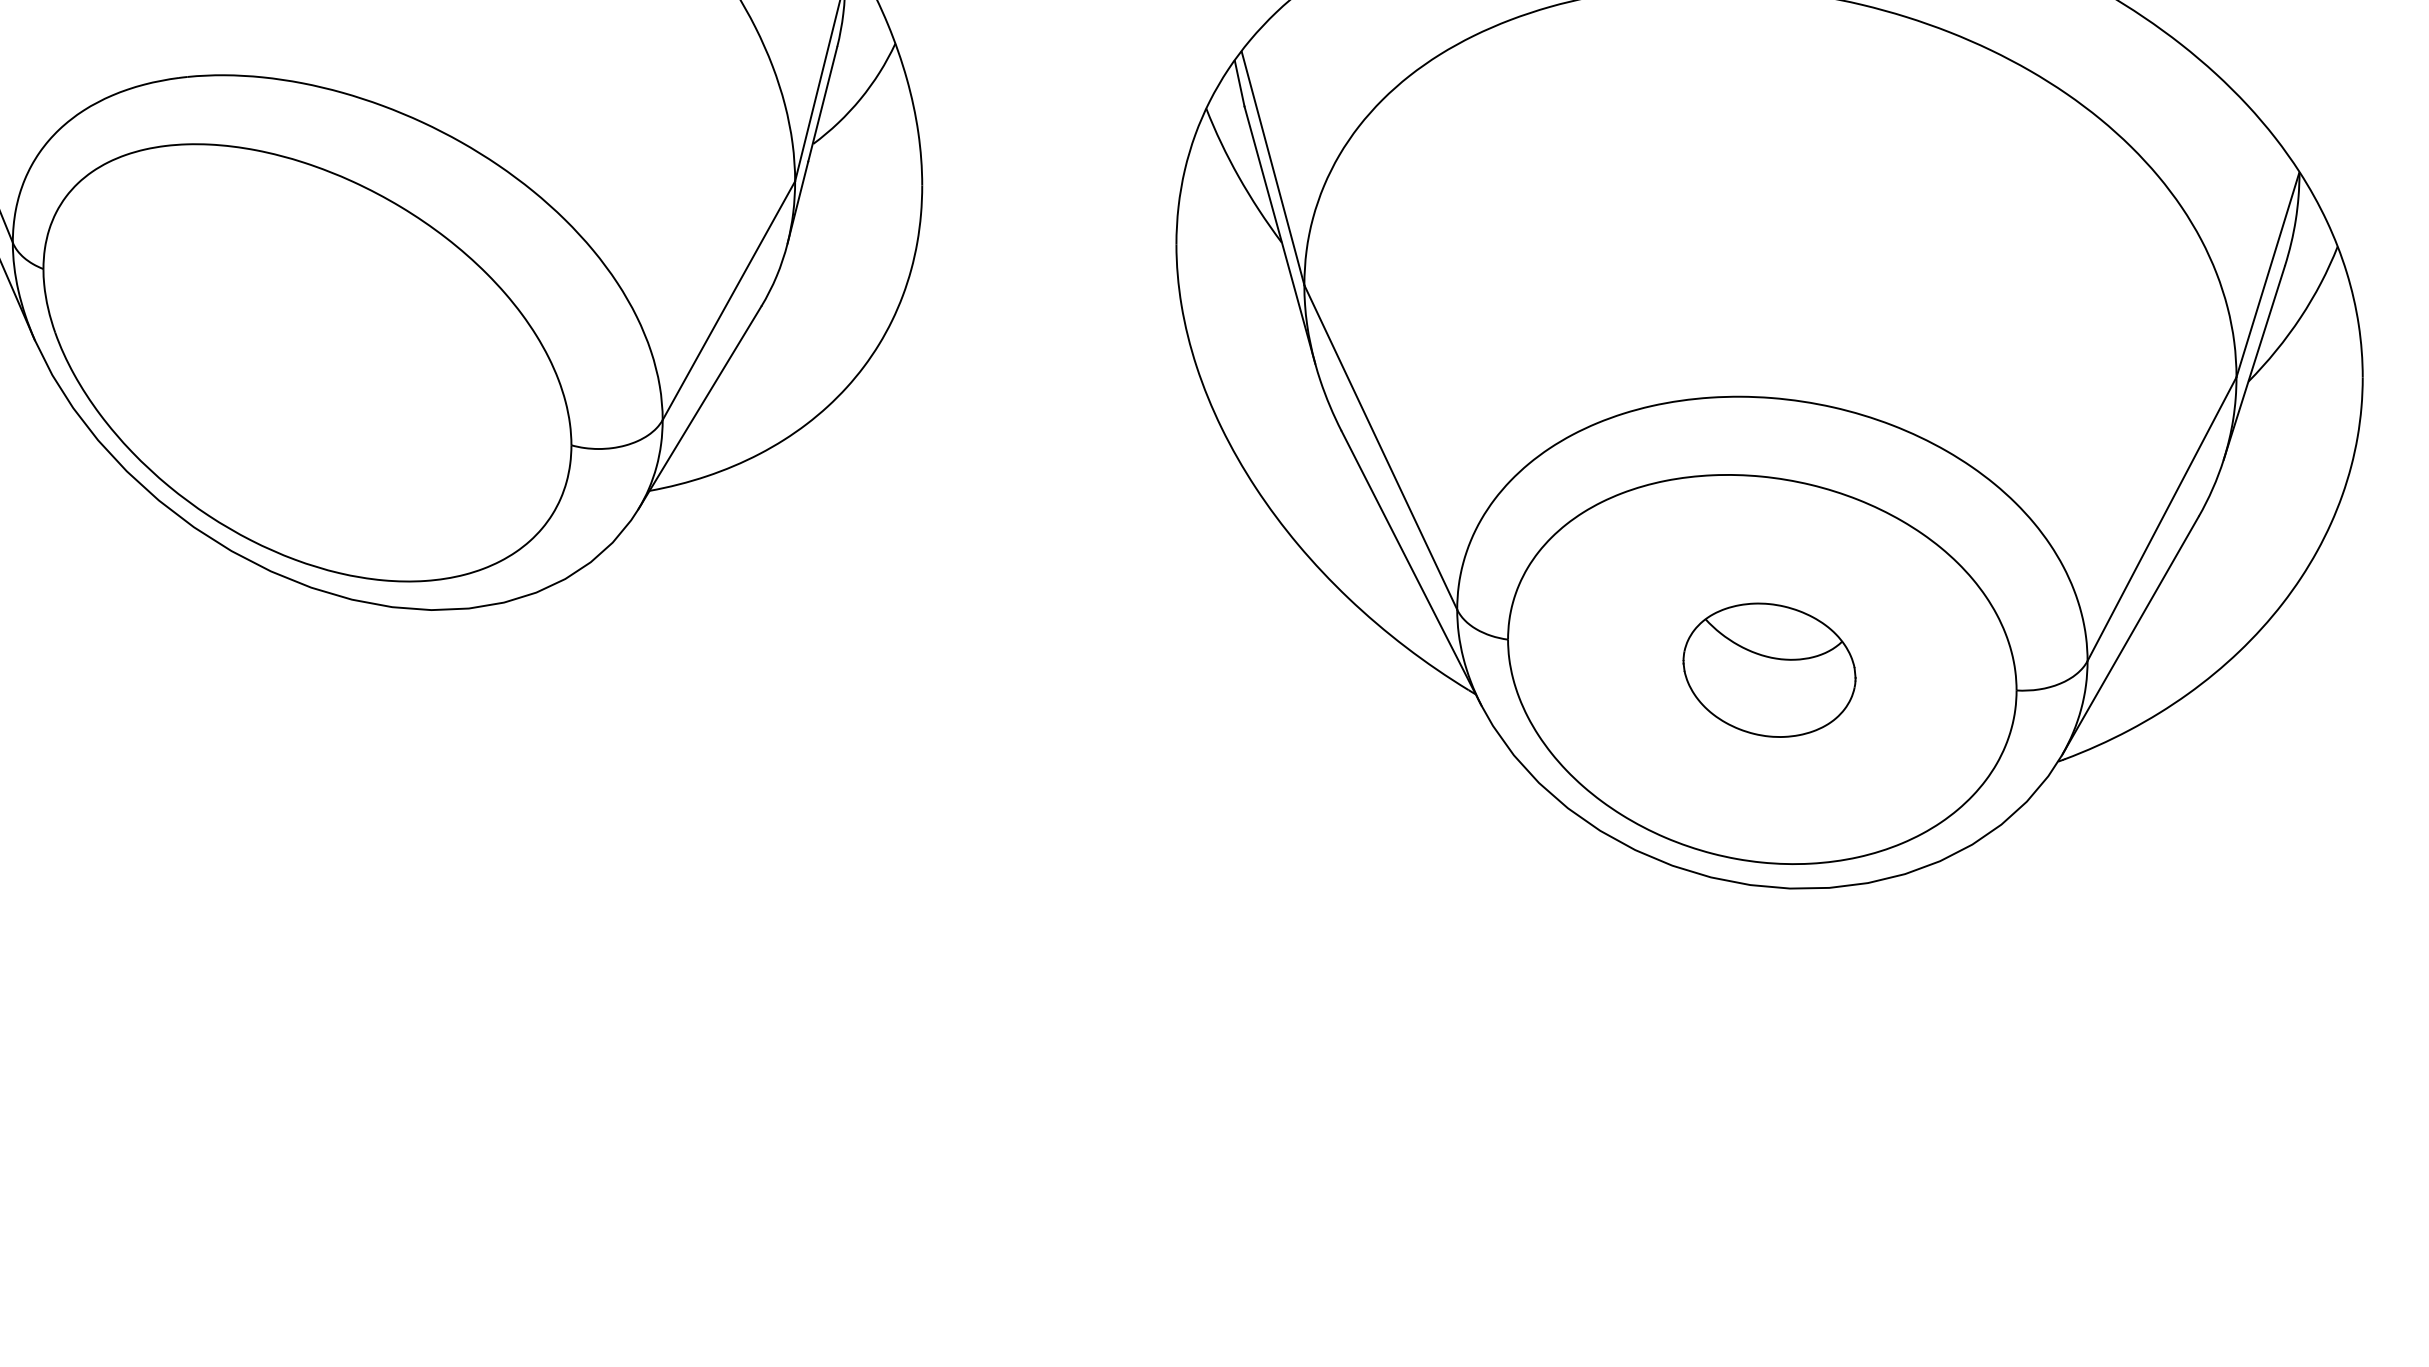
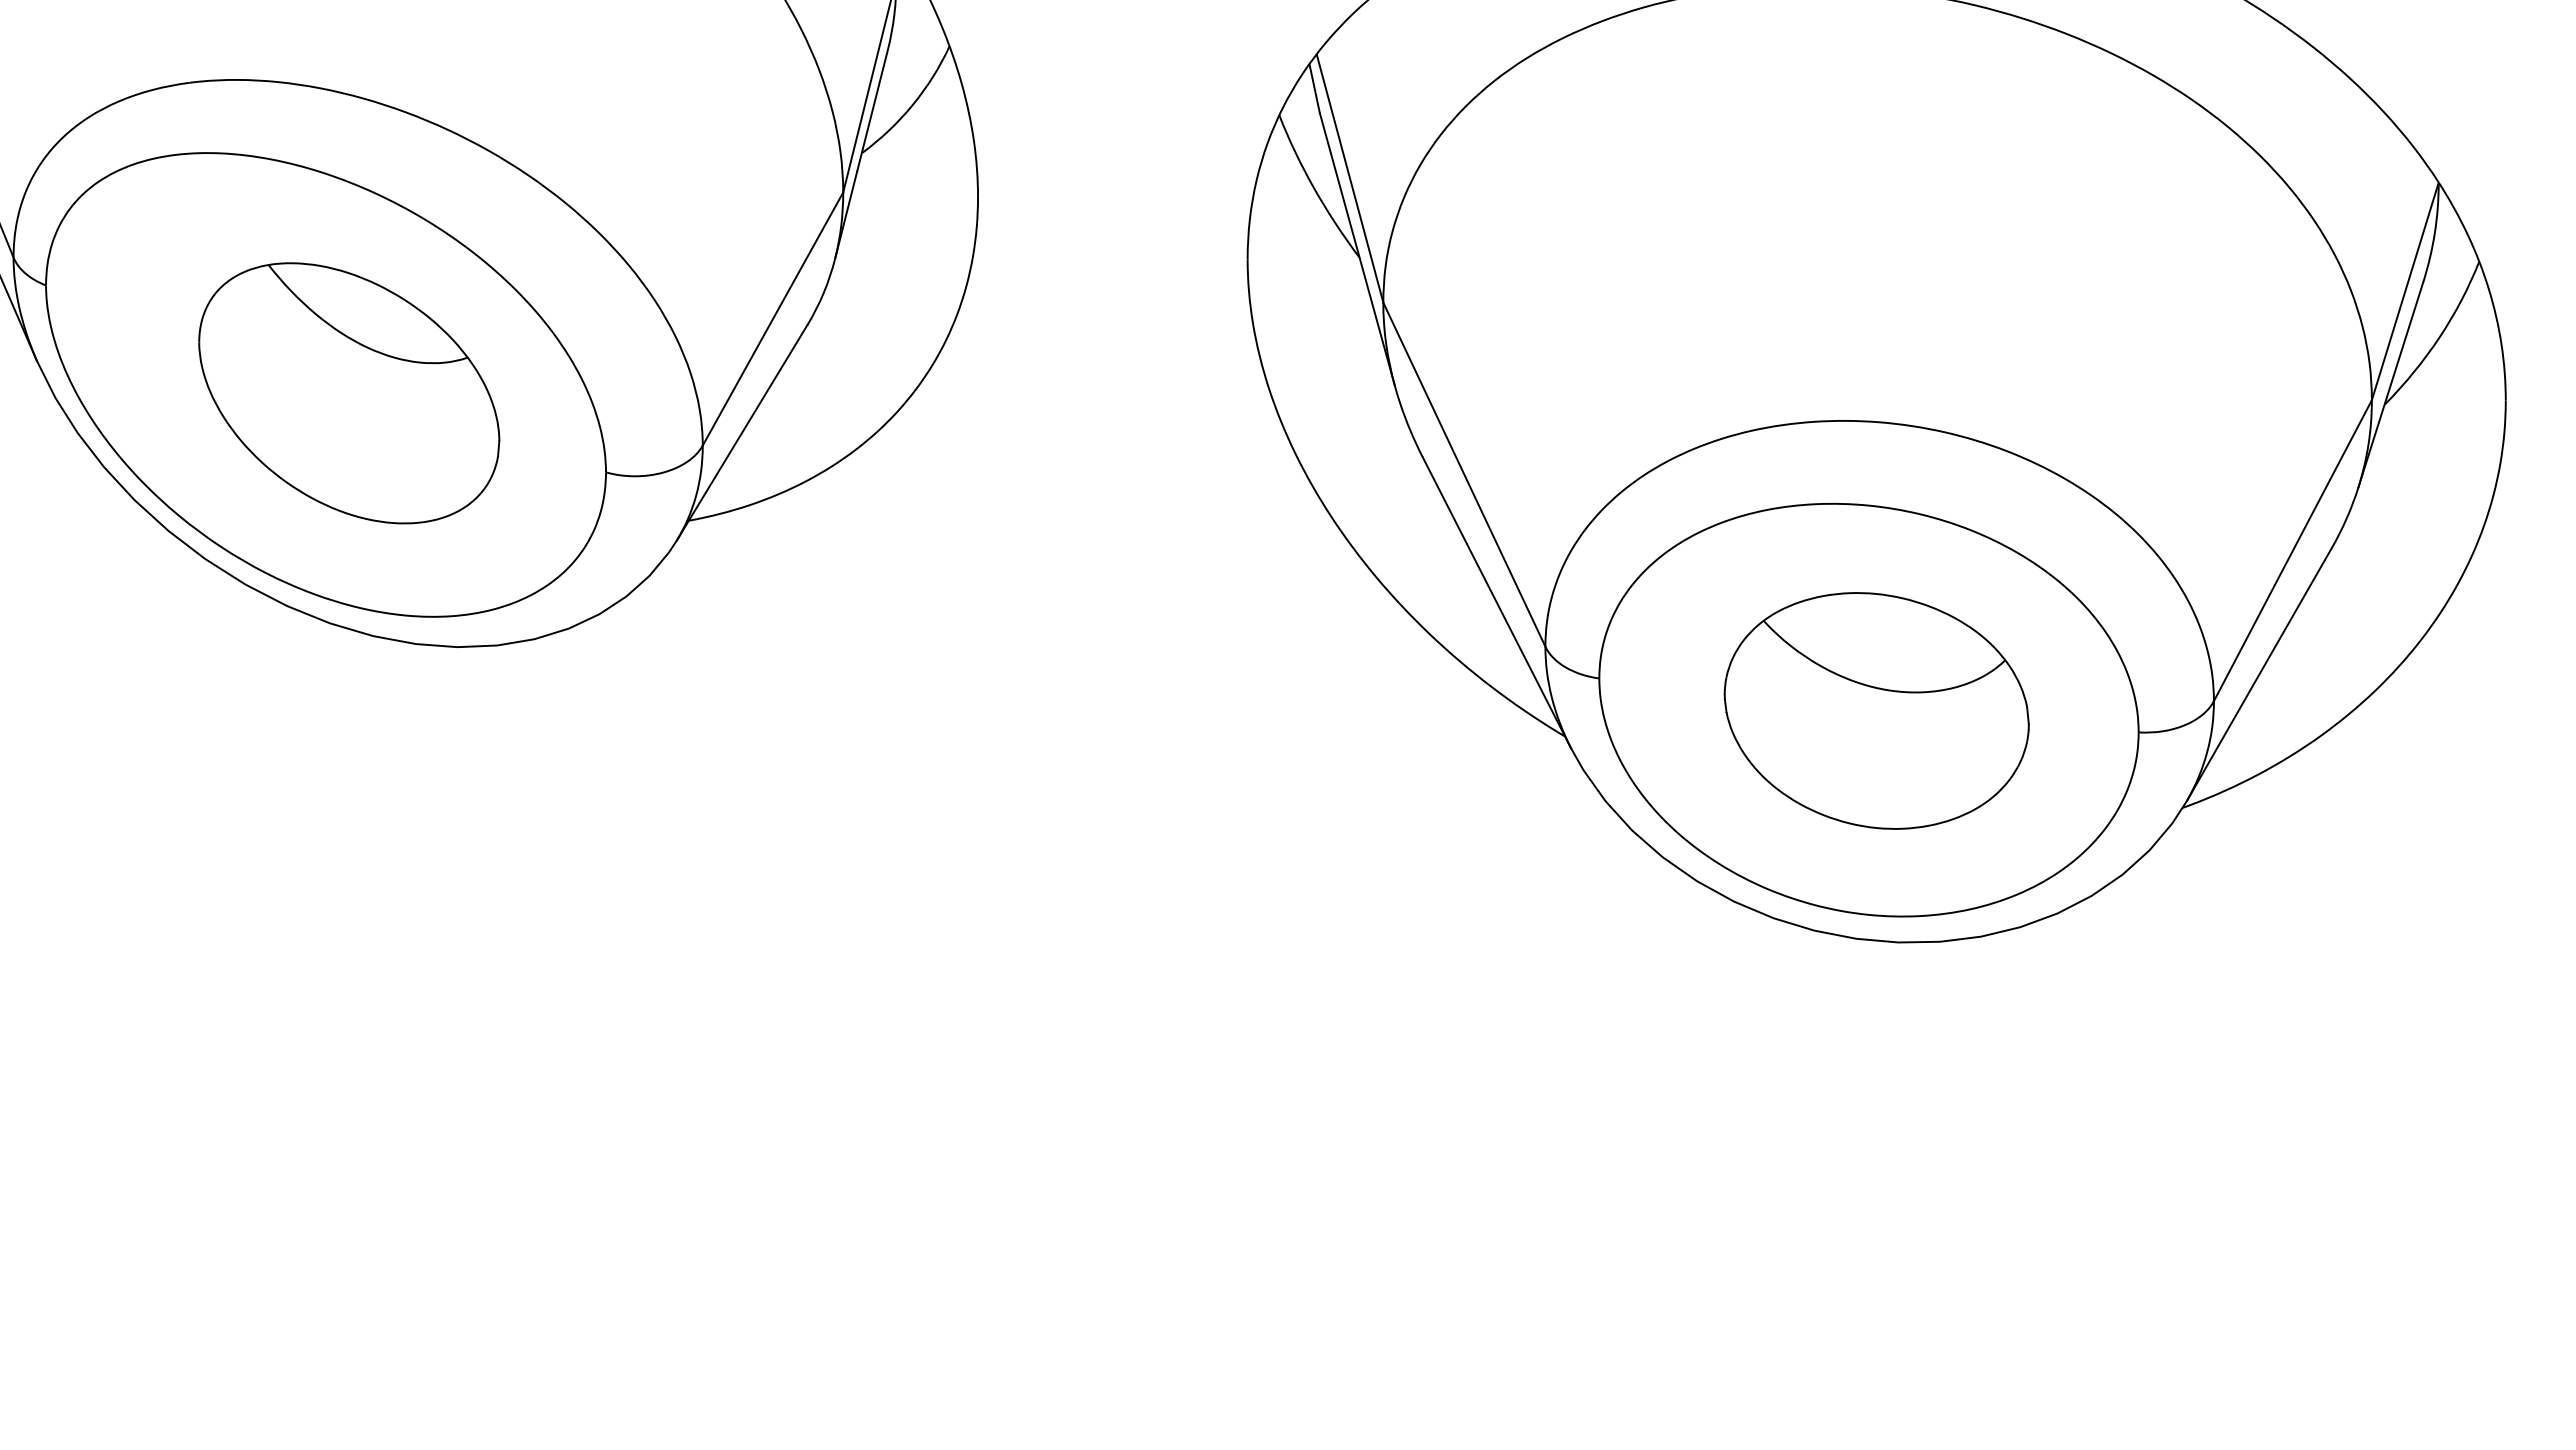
part: (329, 370) -> (349, 393), added
part: (1769, 669) -> (1876, 710), size x1.67

